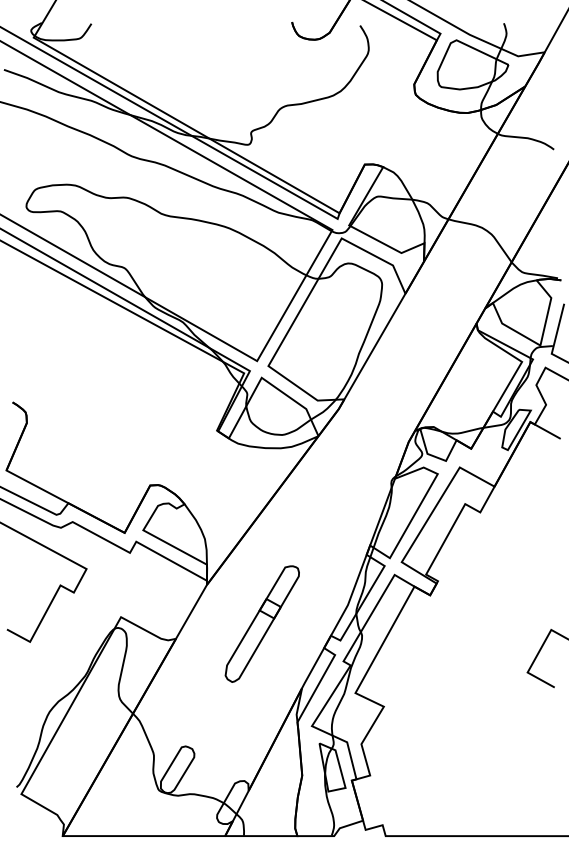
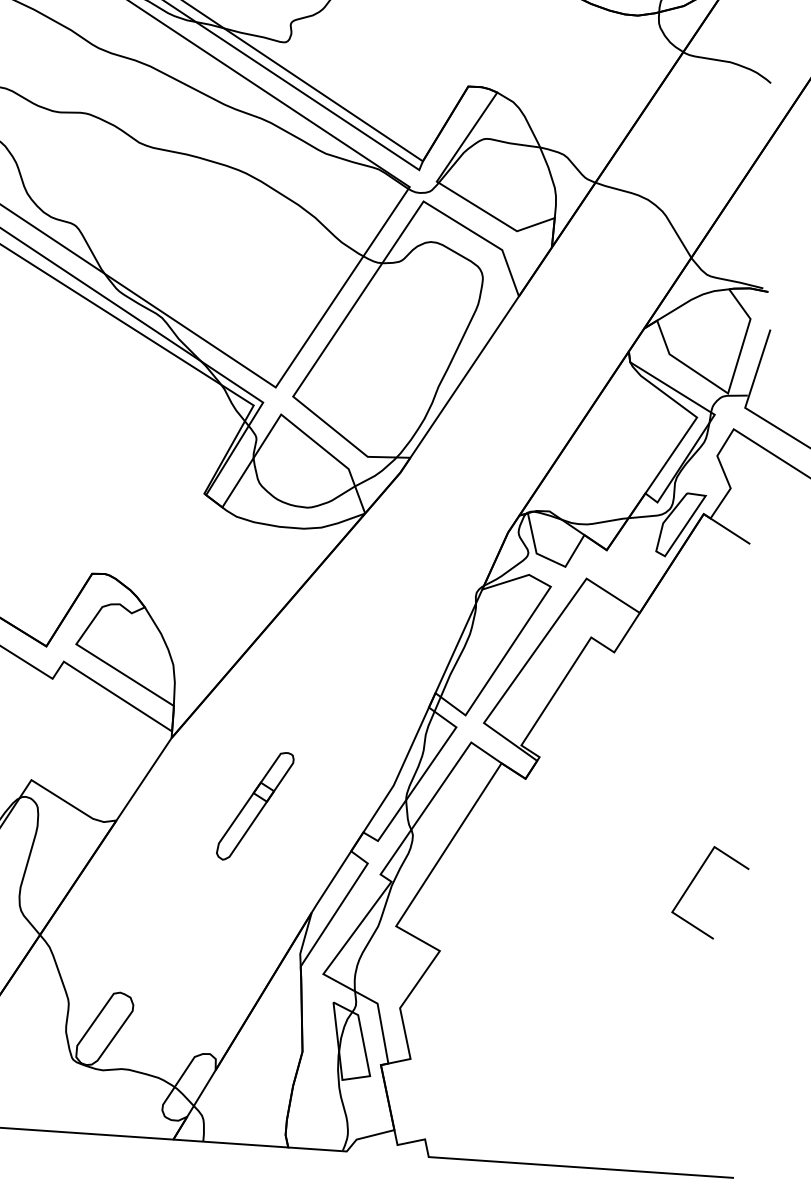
part: (261, 623) -> (254, 805), size x0.6

